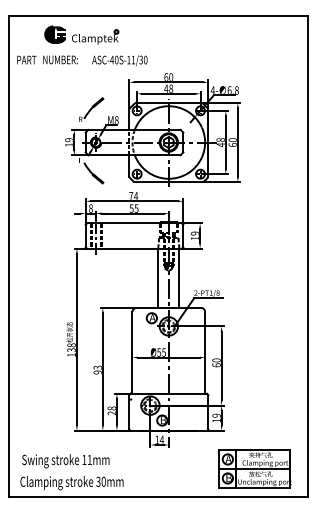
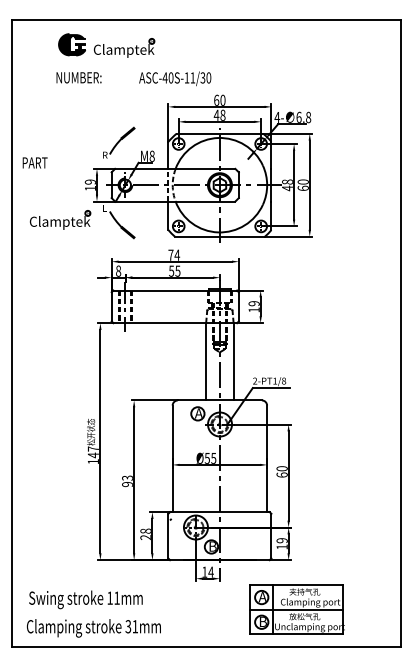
text: (26, 59) -> (34, 162), moved
text: (120, 60) -> (175, 78), moved
part: (46, 168) -> (60, 219), added
text: (70, 347) -> (92, 452), 138 -> 147
part: (254, 468) -> (296, 609), moved
text: (103, 481) -> (135, 626), 30mm -> 31mm

